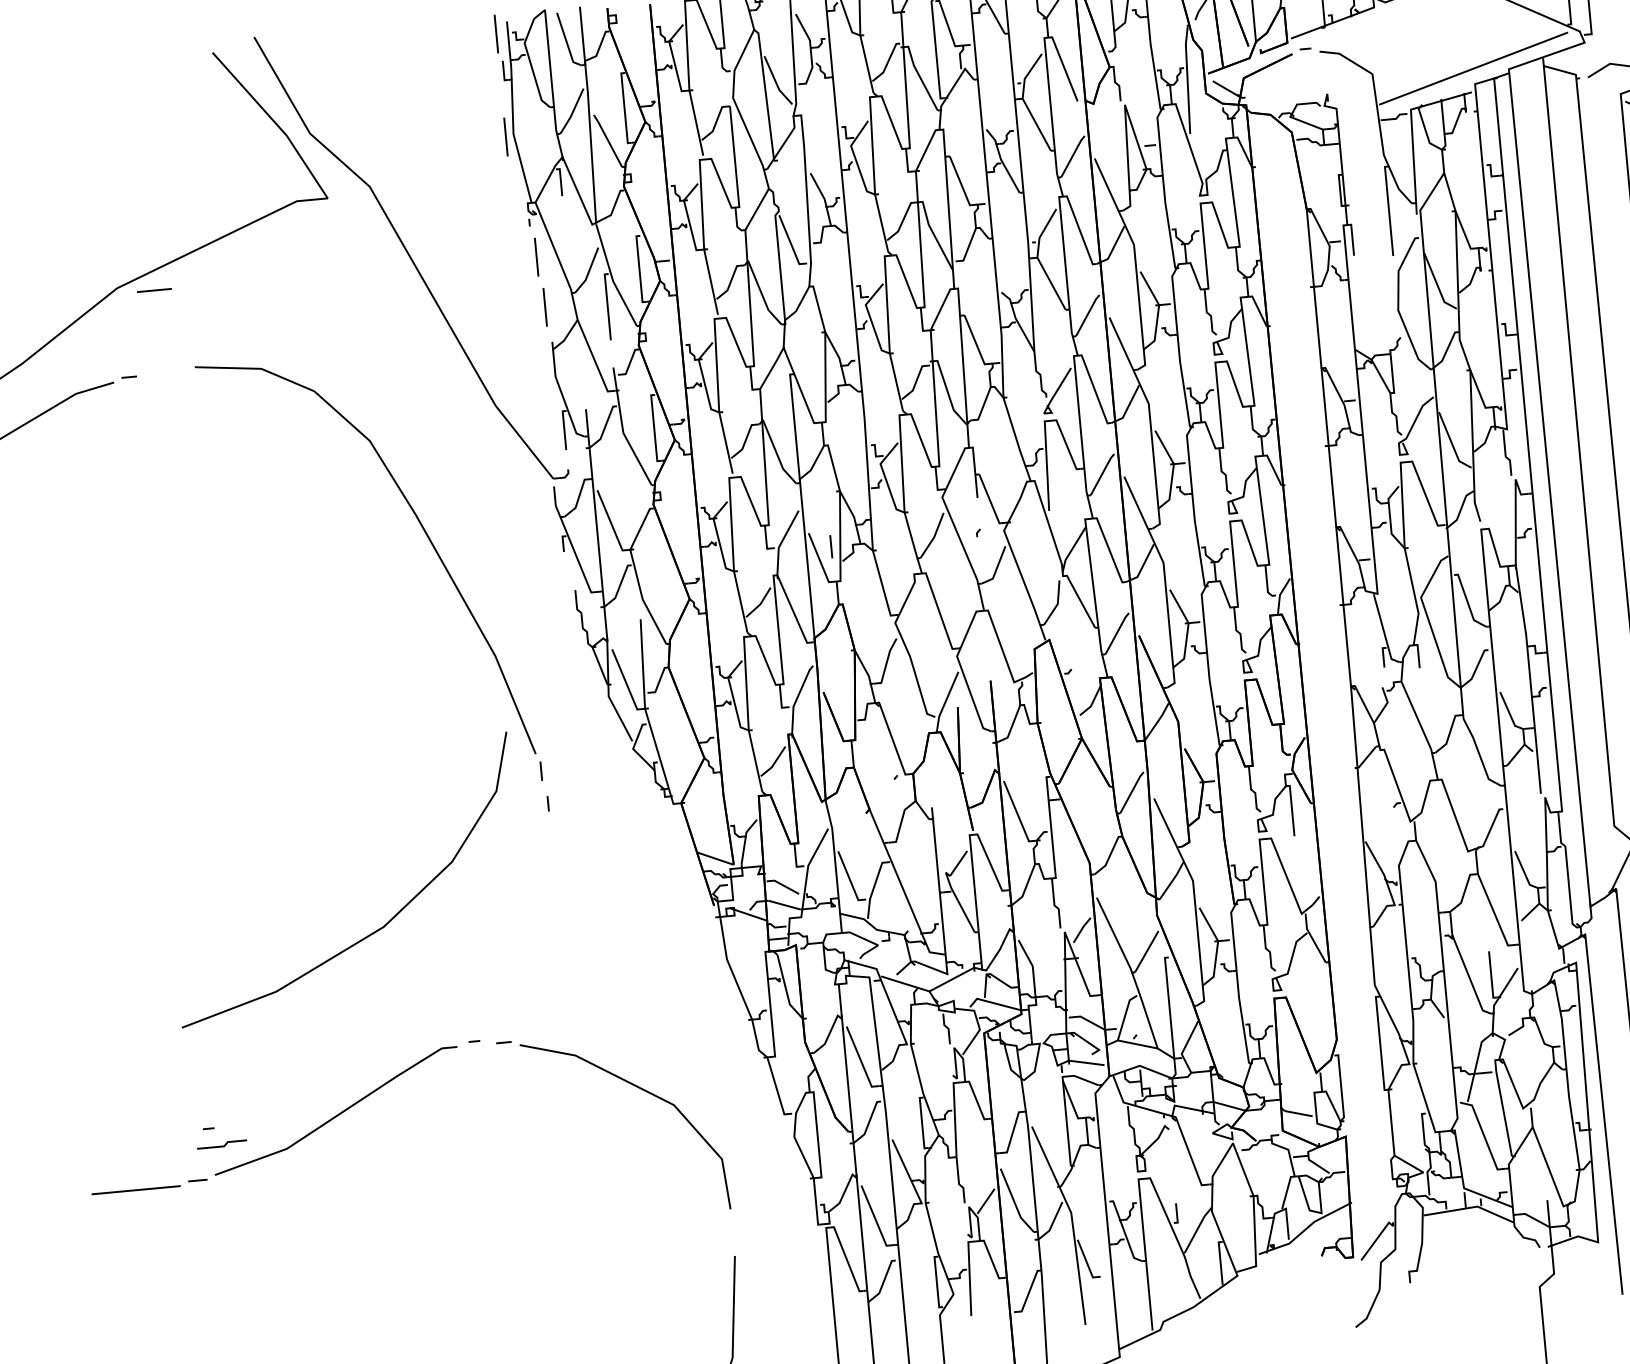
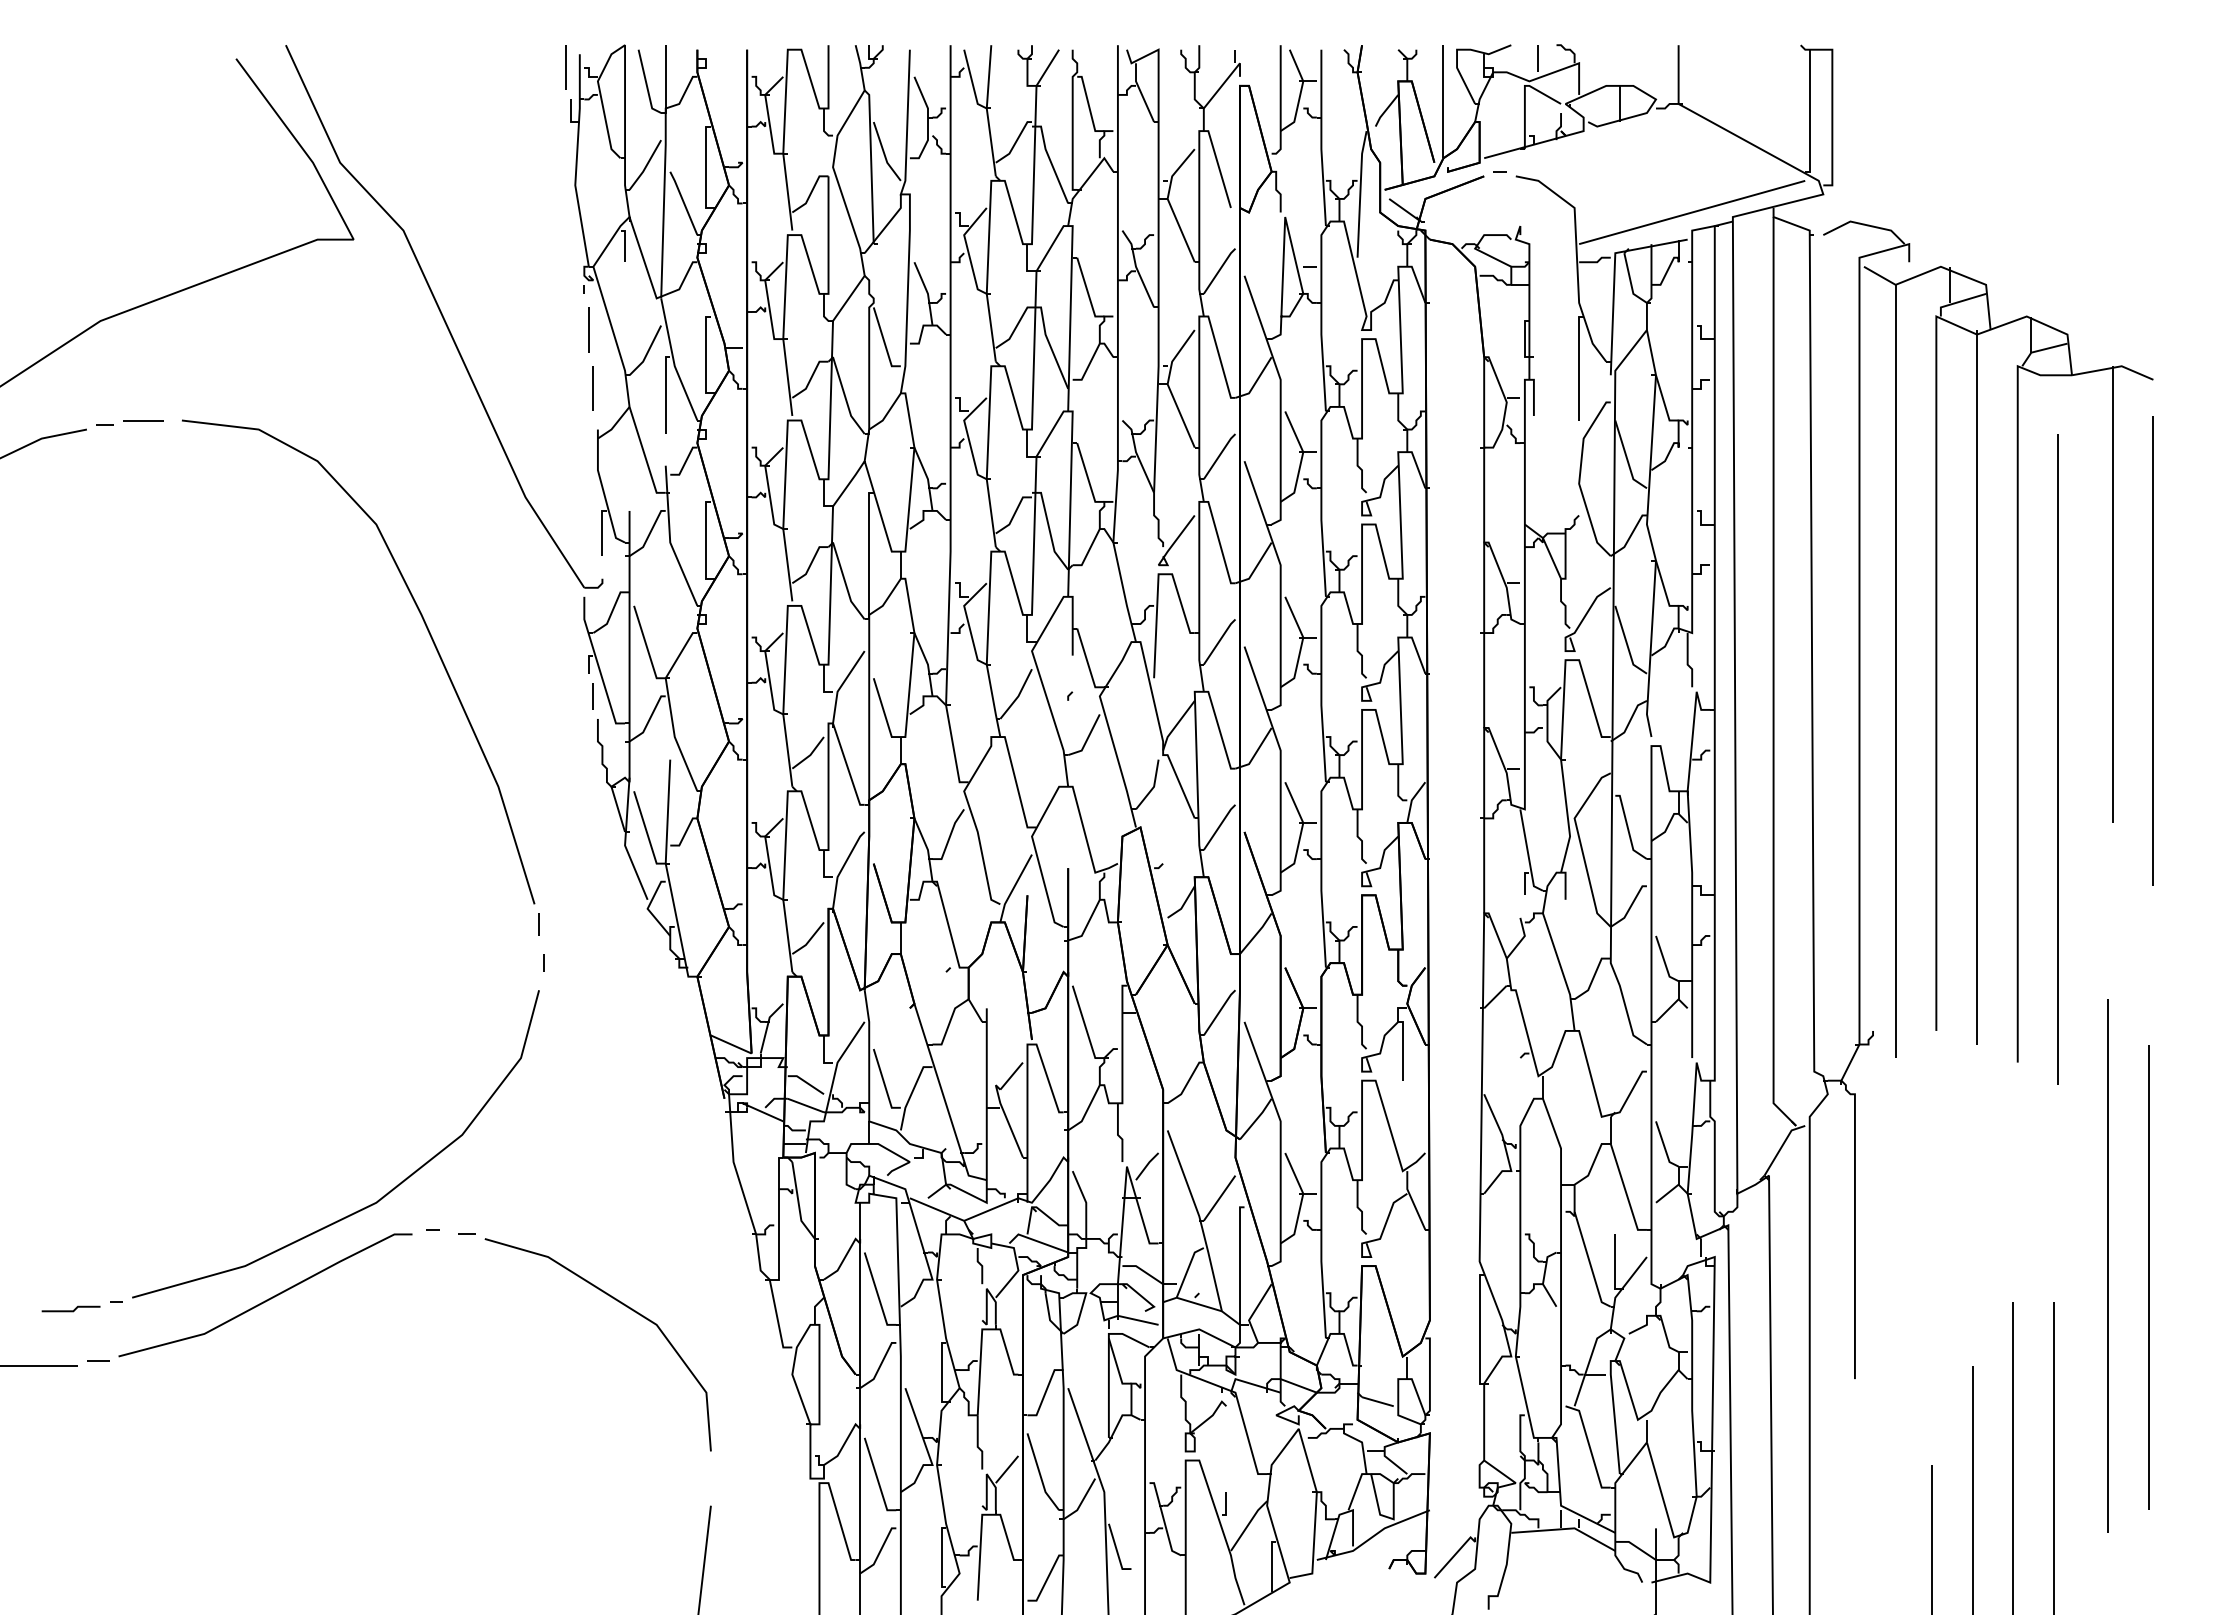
line: (505, 136) -> (565, 187), removed
line: (154, 290) -> (143, 420), moved
line: (830, 546) -> (592, 696), moved
curve: (371, 933) -> (361, 1208), moved
line: (221, 1145) -> (70, 1310), moved

